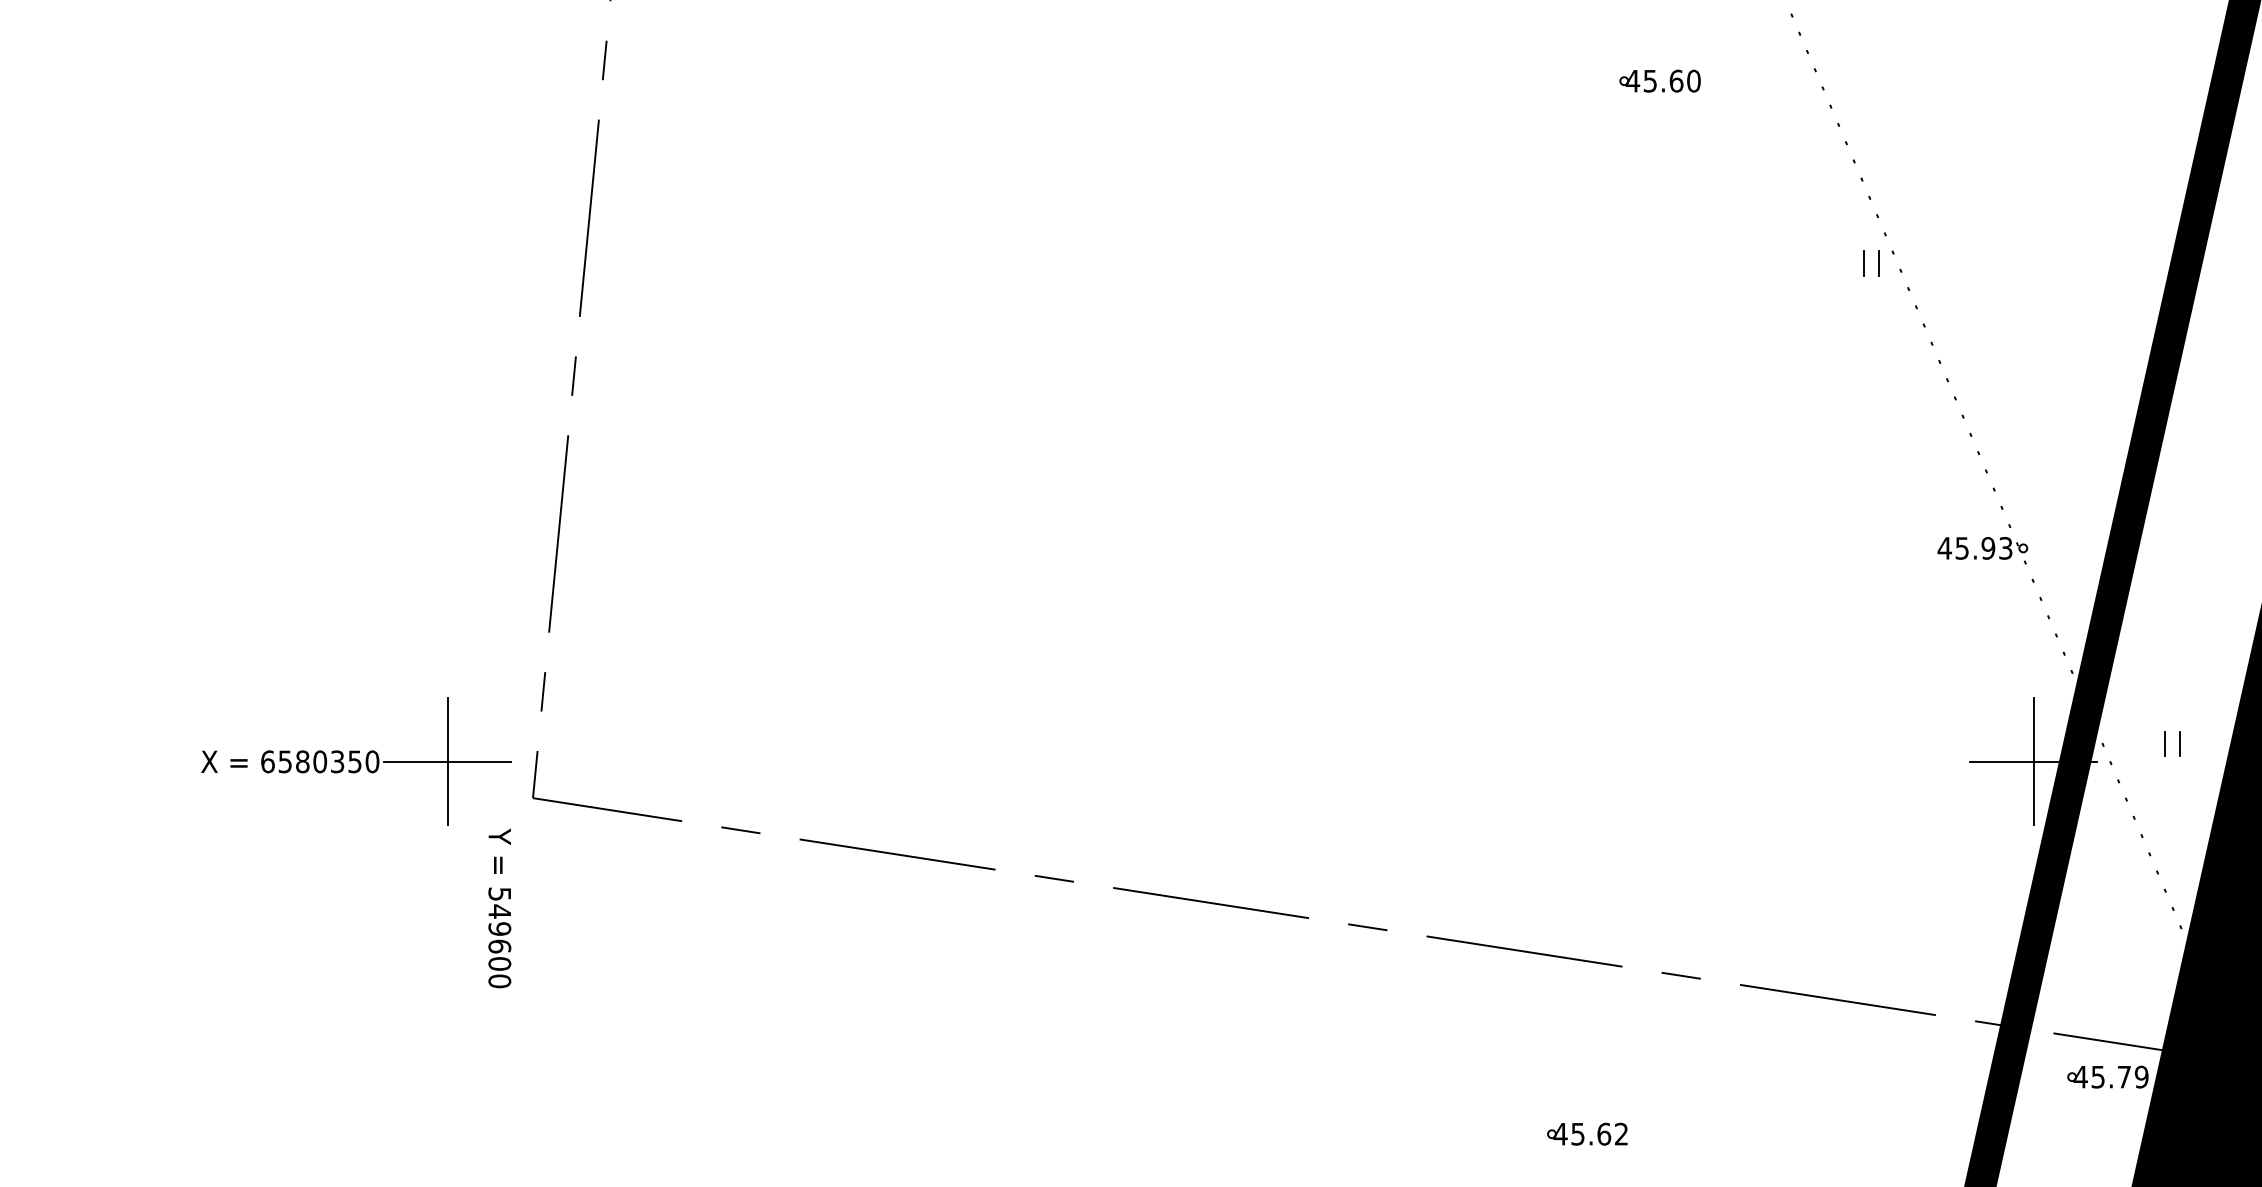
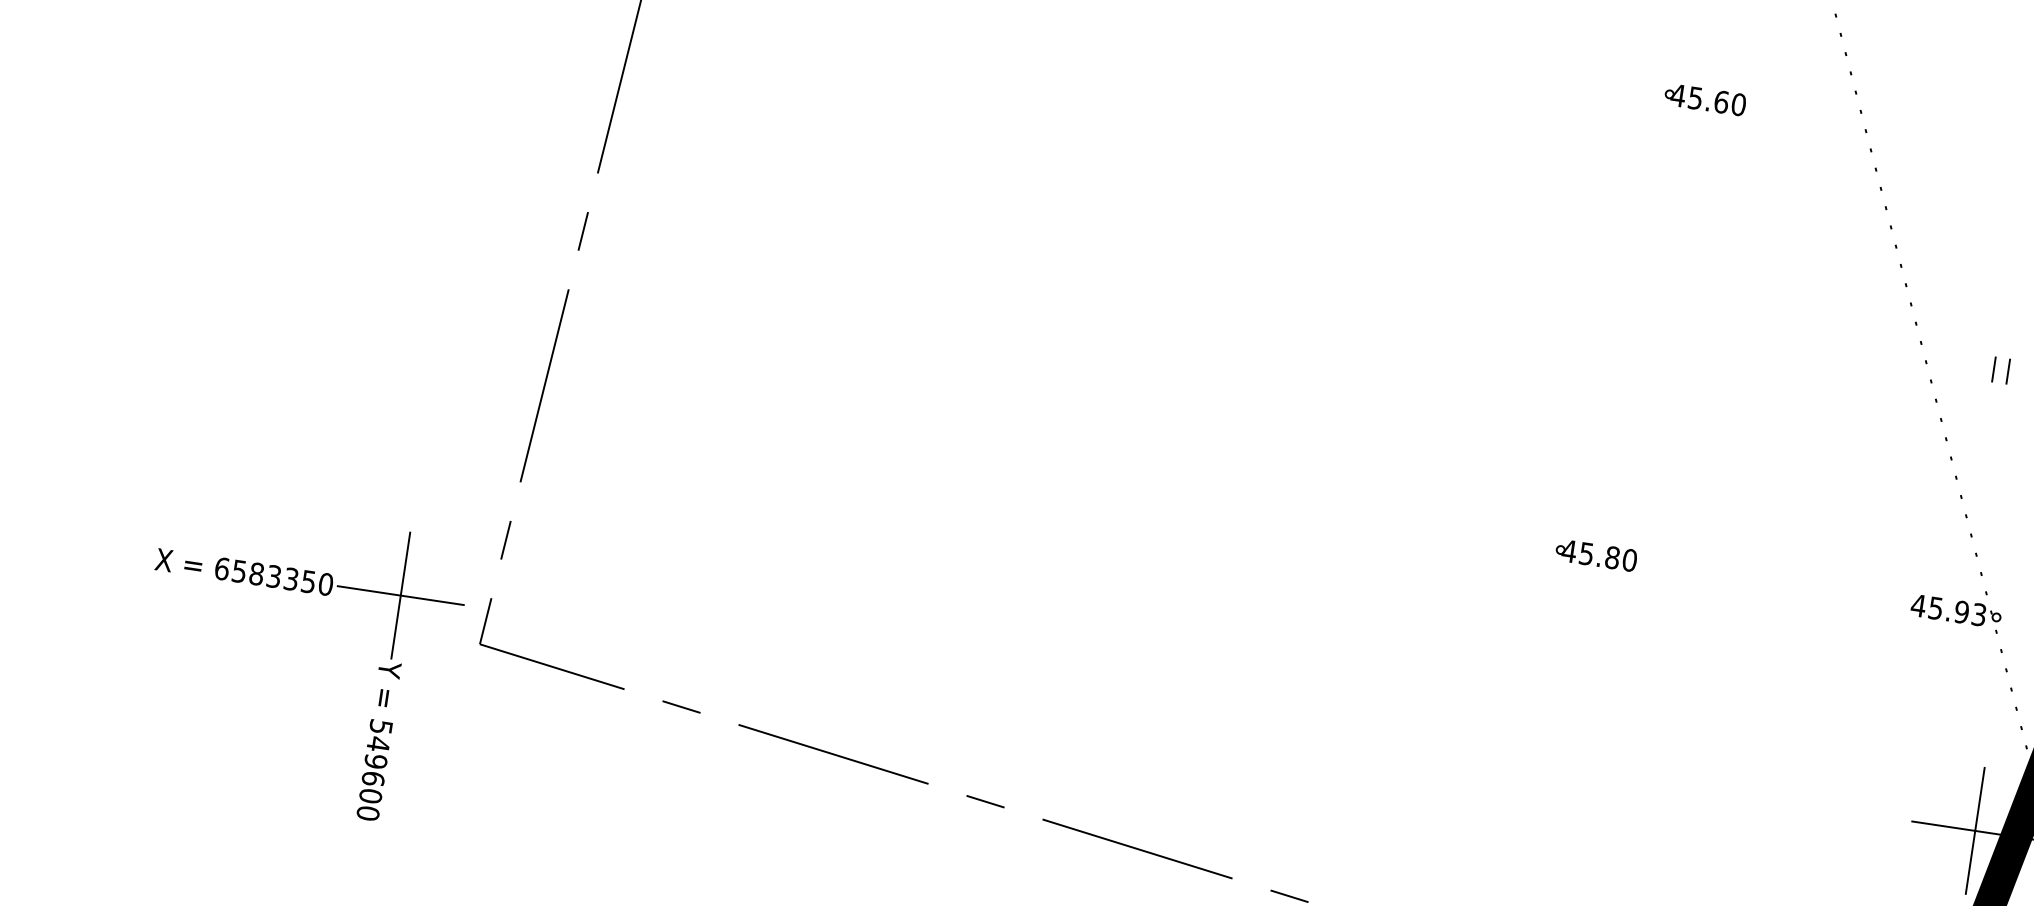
part: (1864, 263) -> (1994, 369), moved
part: (1619, 545) -> (1596, 554), added
text: (320, 761) -> (274, 576), 6580350 -> 6583350
text: (499, 908) -> (378, 741), moved

